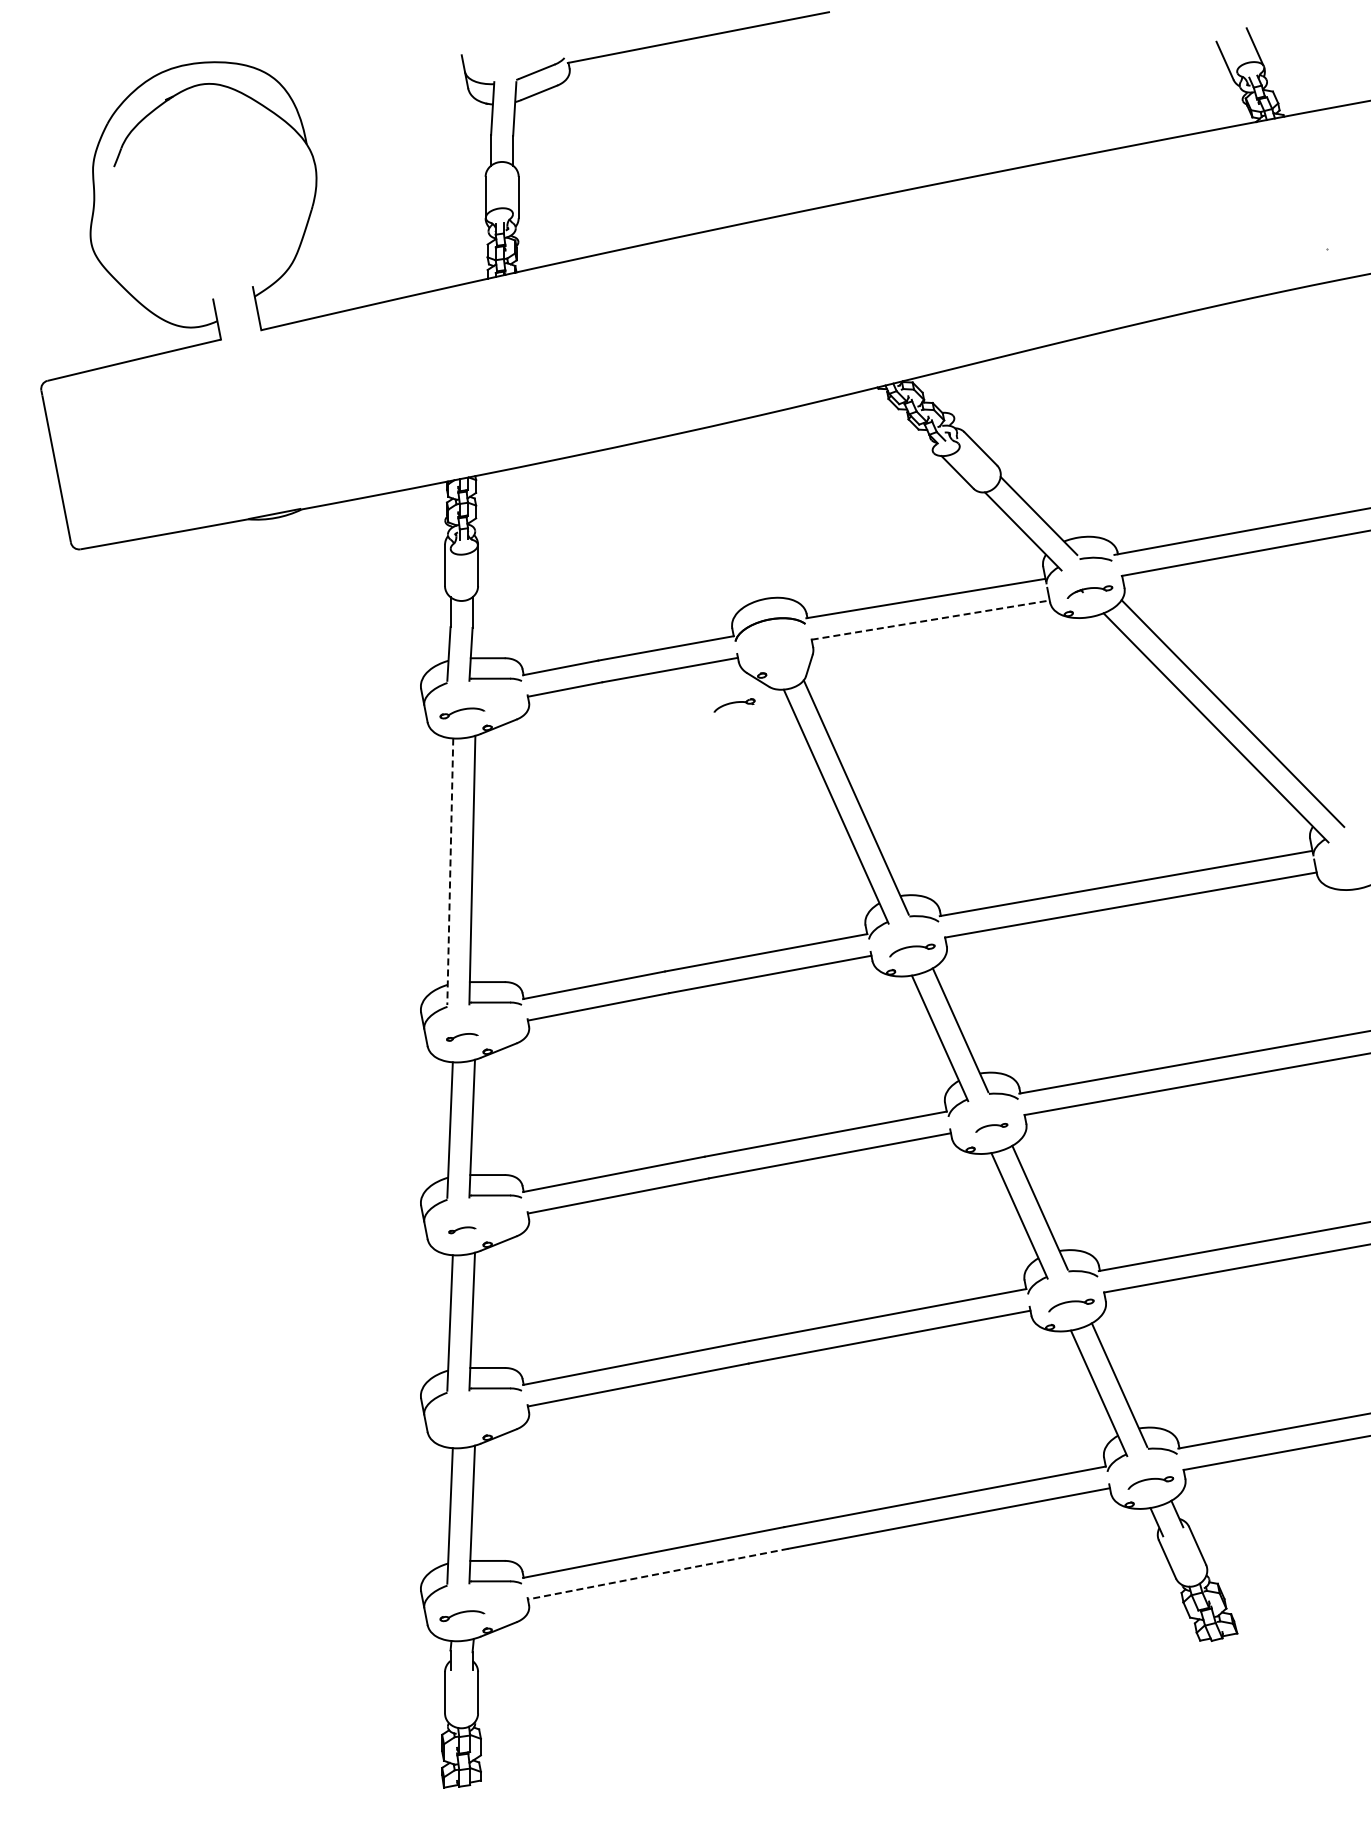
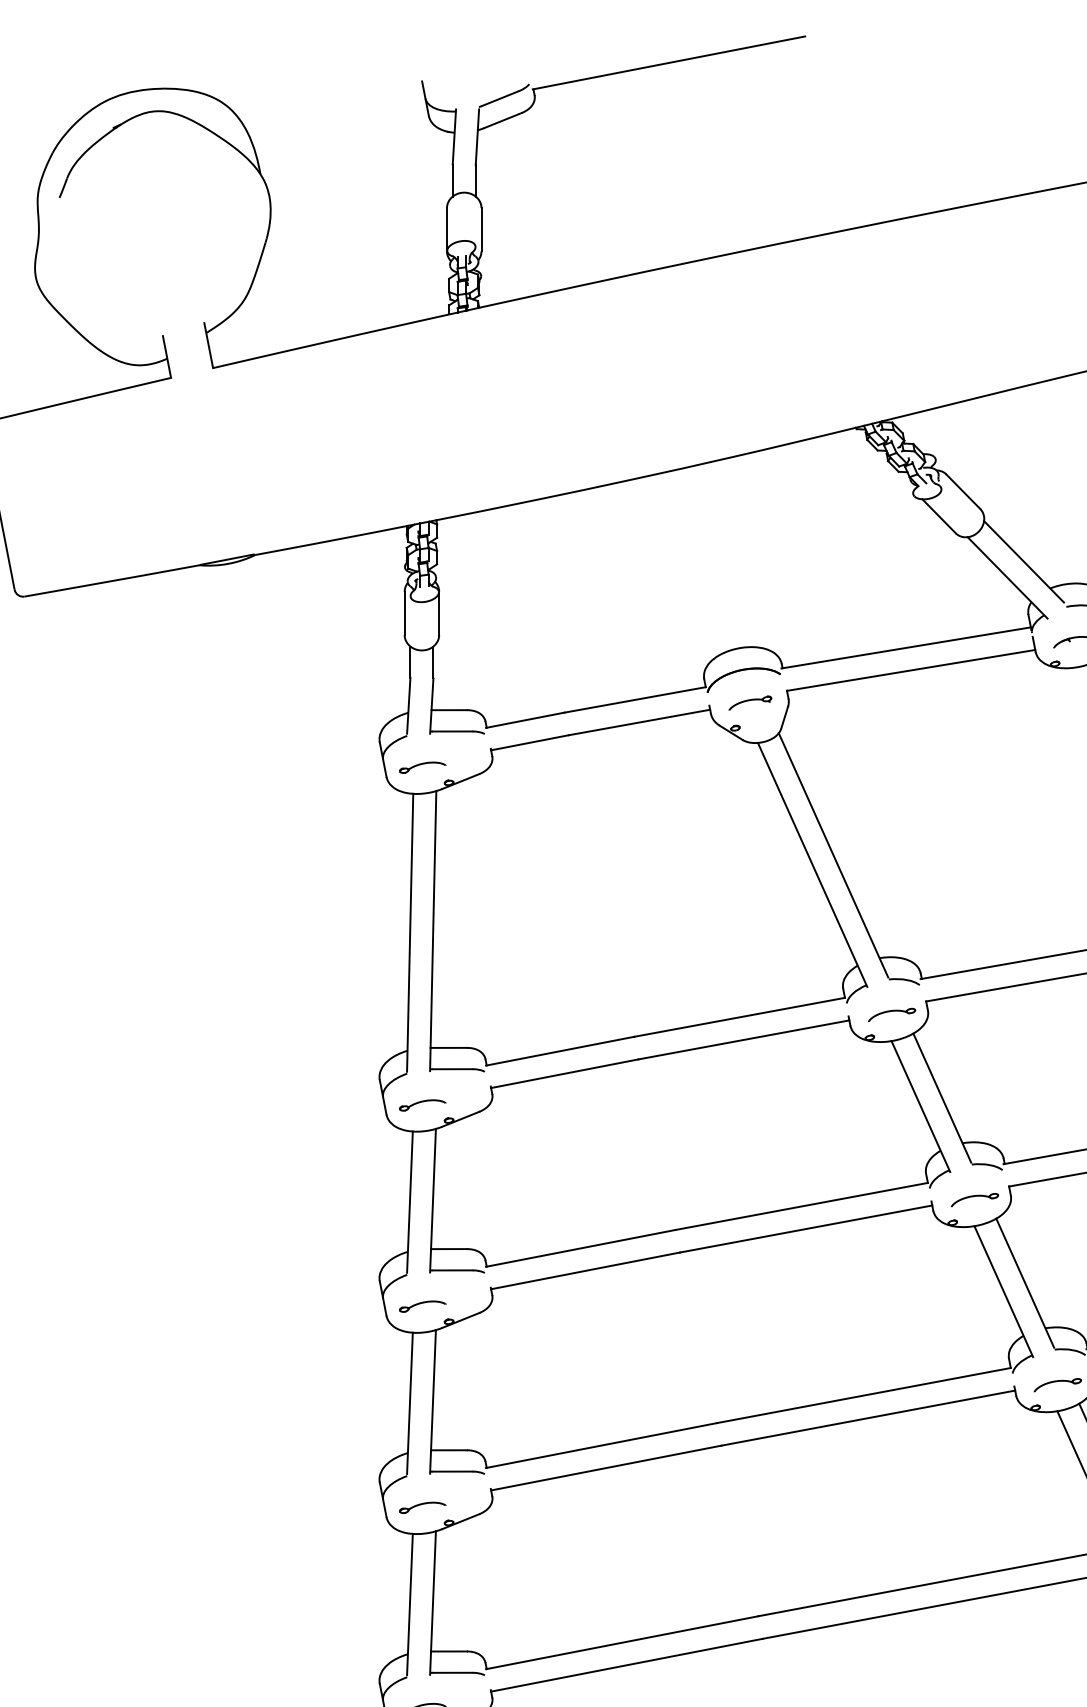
line: (930, 620) -> (910, 670), dashed -> solid
part: (734, 705) -> (750, 703), moved
line: (450, 872) -> (410, 933), dashed -> solid
part: (462, 1037) -> (422, 1105), size x1.43
part: (991, 1127) -> (974, 1199), size x1.43
part: (462, 1230) -> (422, 1306), size x1.67
part: (462, 1423) -> (422, 1508), added
line: (658, 1574) -> (627, 1665), dashed -> solid

